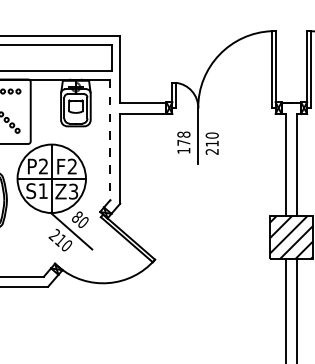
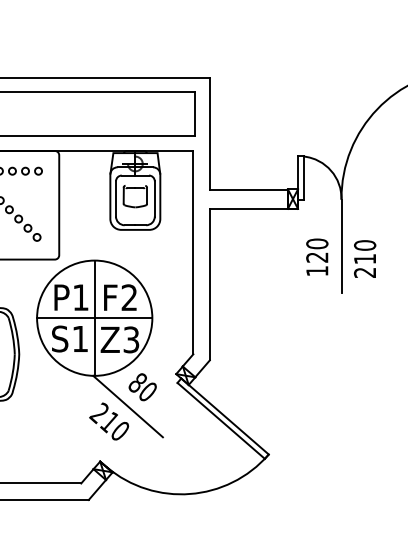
text: (183, 138) -> (316, 250), 178 -> 120
line: (110, 140) -> (193, 253), dashed -> solid
text: (43, 166) -> (80, 297), P2 -> P1

